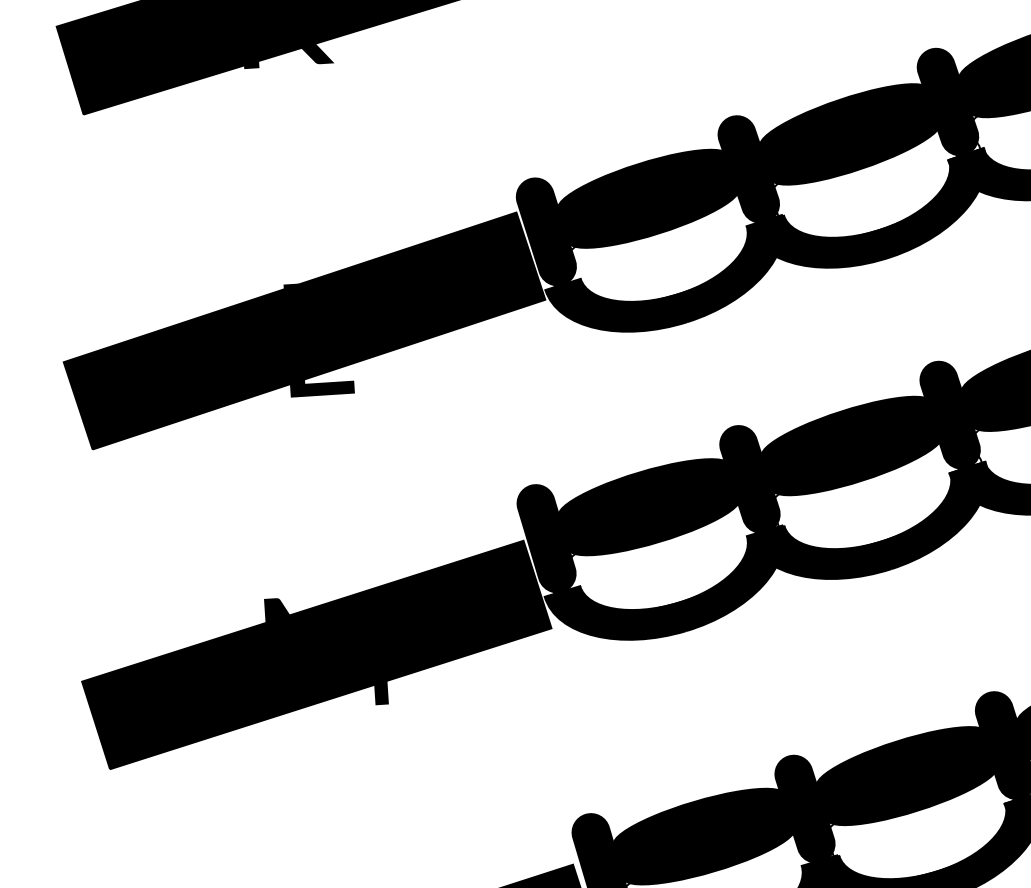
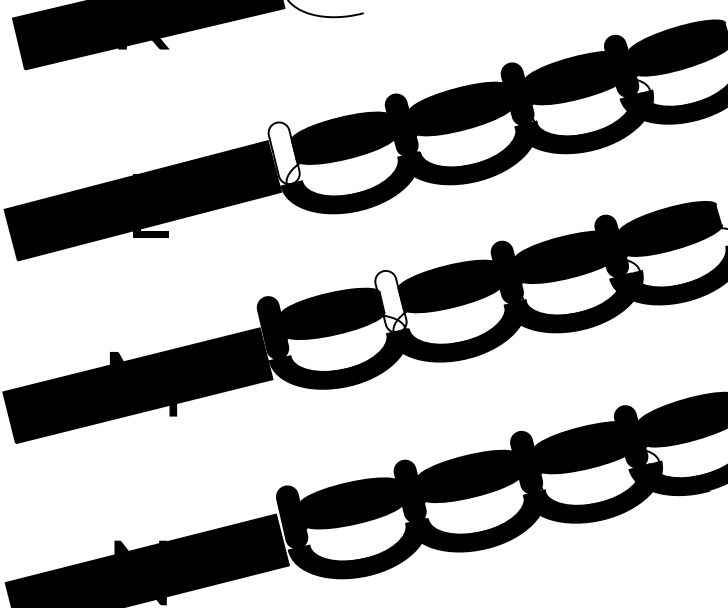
fill: (545, 232) -> (283, 153), removed
fill: (749, 479) -> (390, 301), removed

